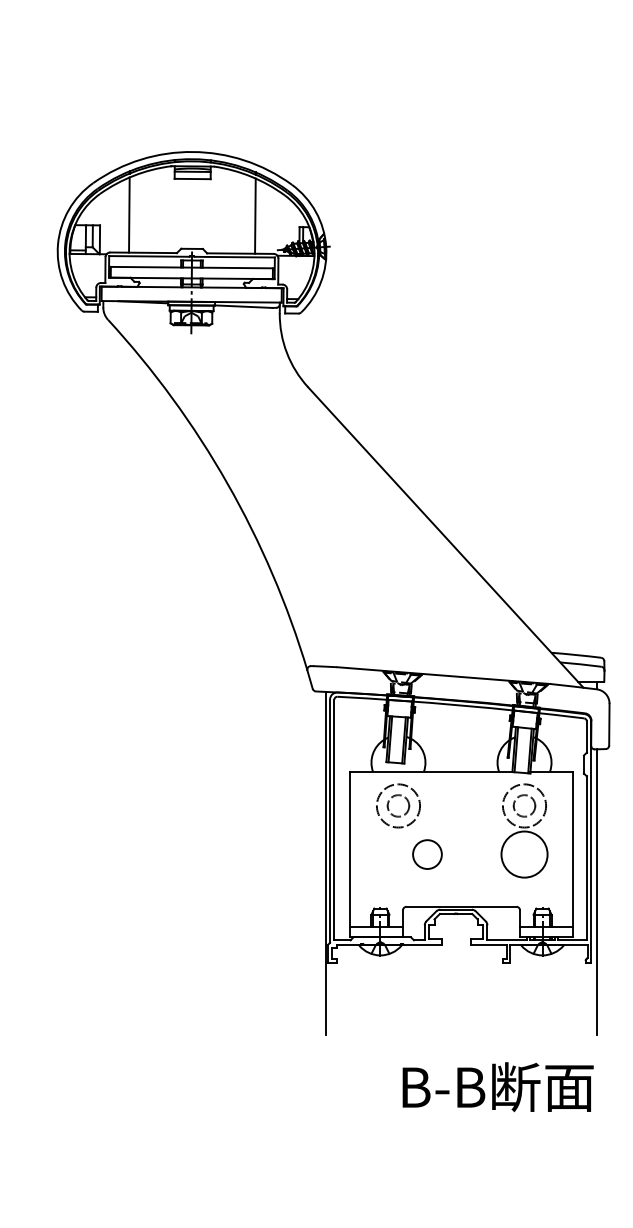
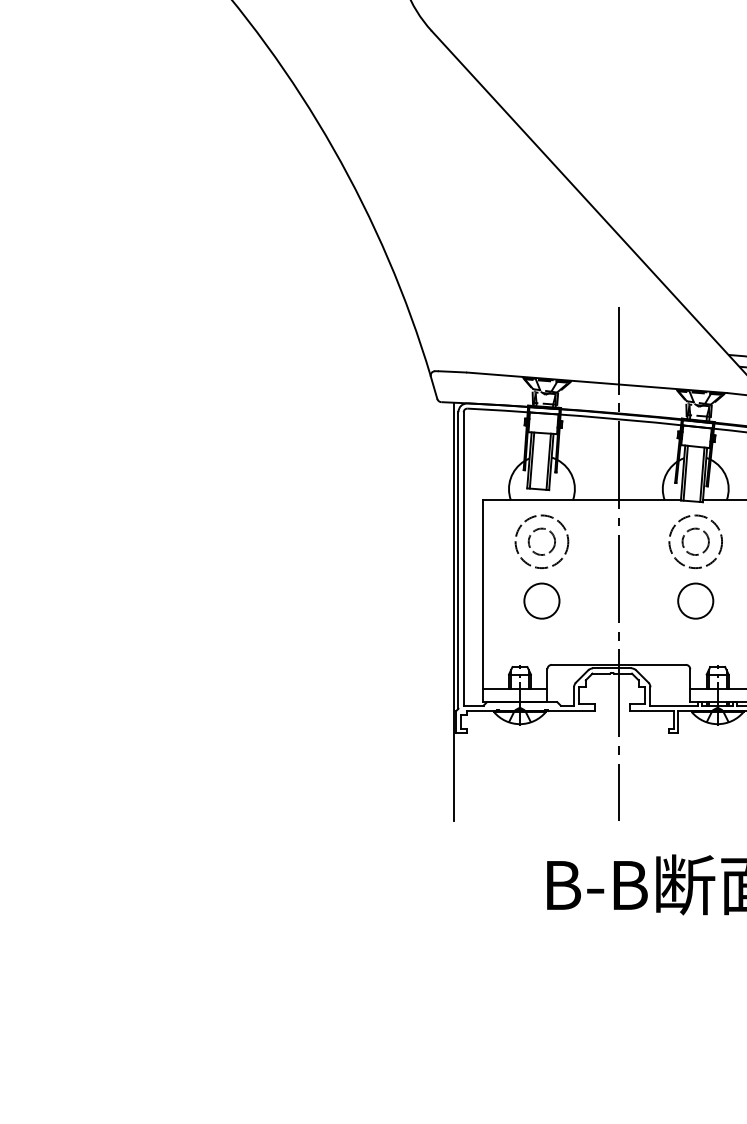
line: (461, 823) -> (618, 563), added
circle: (427, 854) -> (541, 601), moved
circle: (524, 854) -> (695, 601), size x0.62

